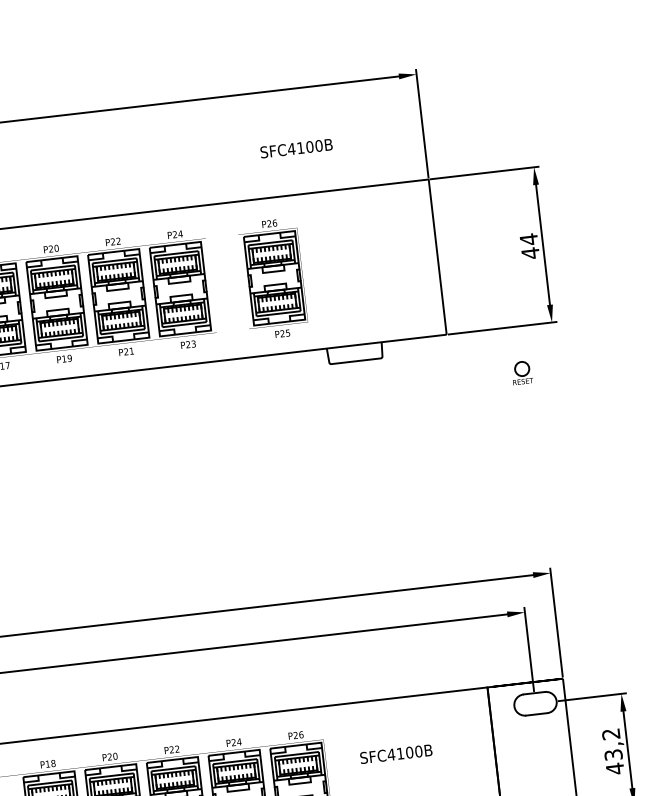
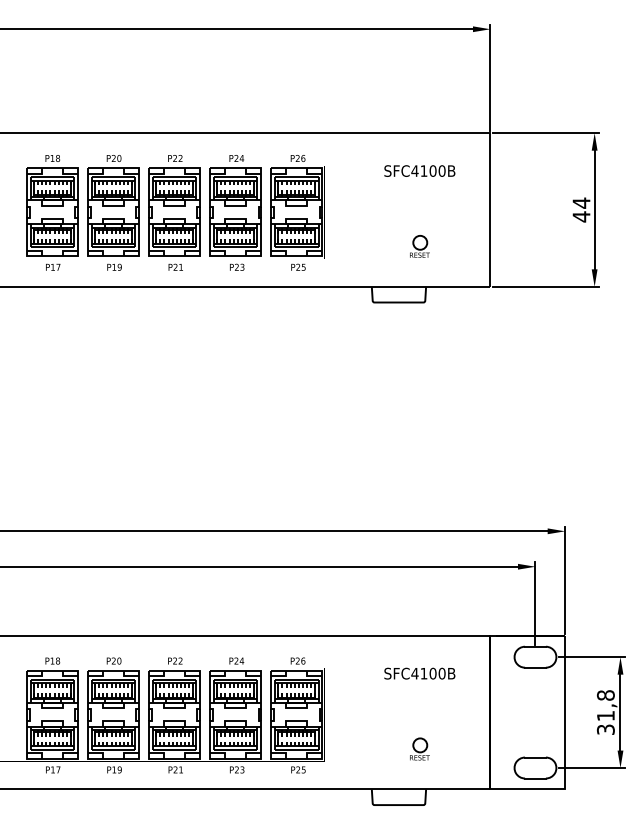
text: (296, 148) -> (419, 170), moved
part: (275, 278) -> (297, 212), moved
part: (521, 372) -> (419, 246), moved
text: (612, 751) -> (605, 712), 43,2 -> 31,8
text: (395, 754) -> (419, 673), moved

